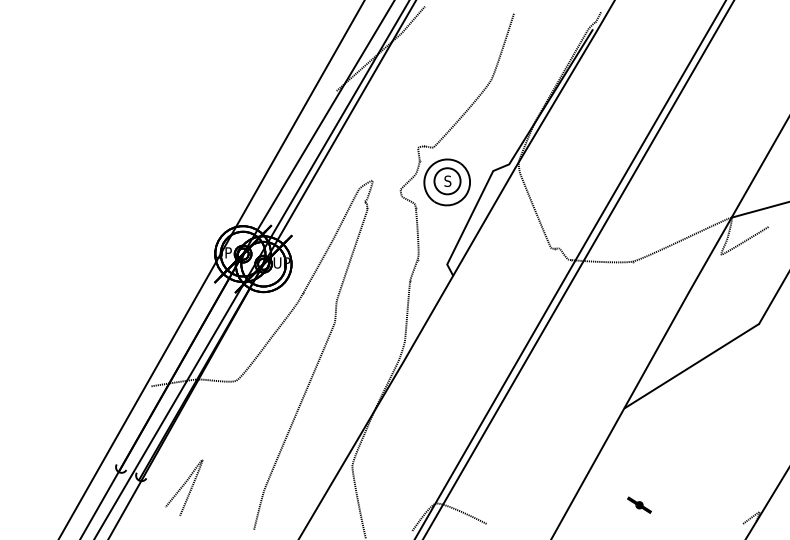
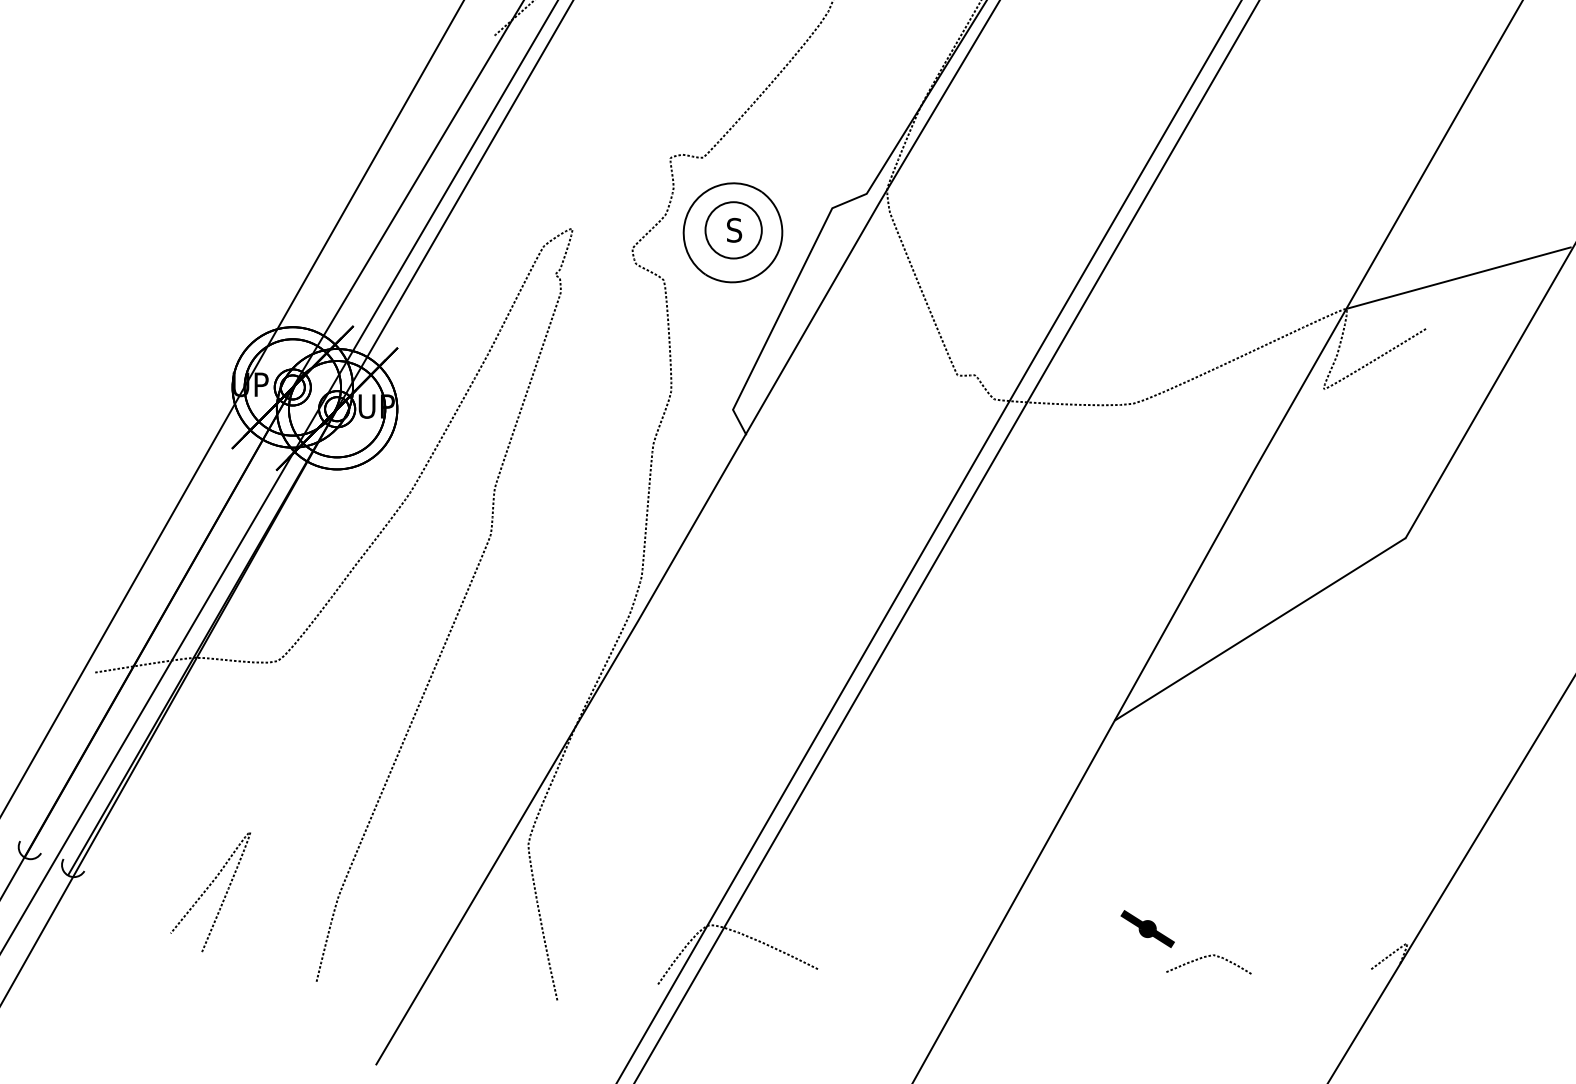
curve: (183, 486) -> (209, 888), moved
curve: (667, 518) -> (1208, 957), added

